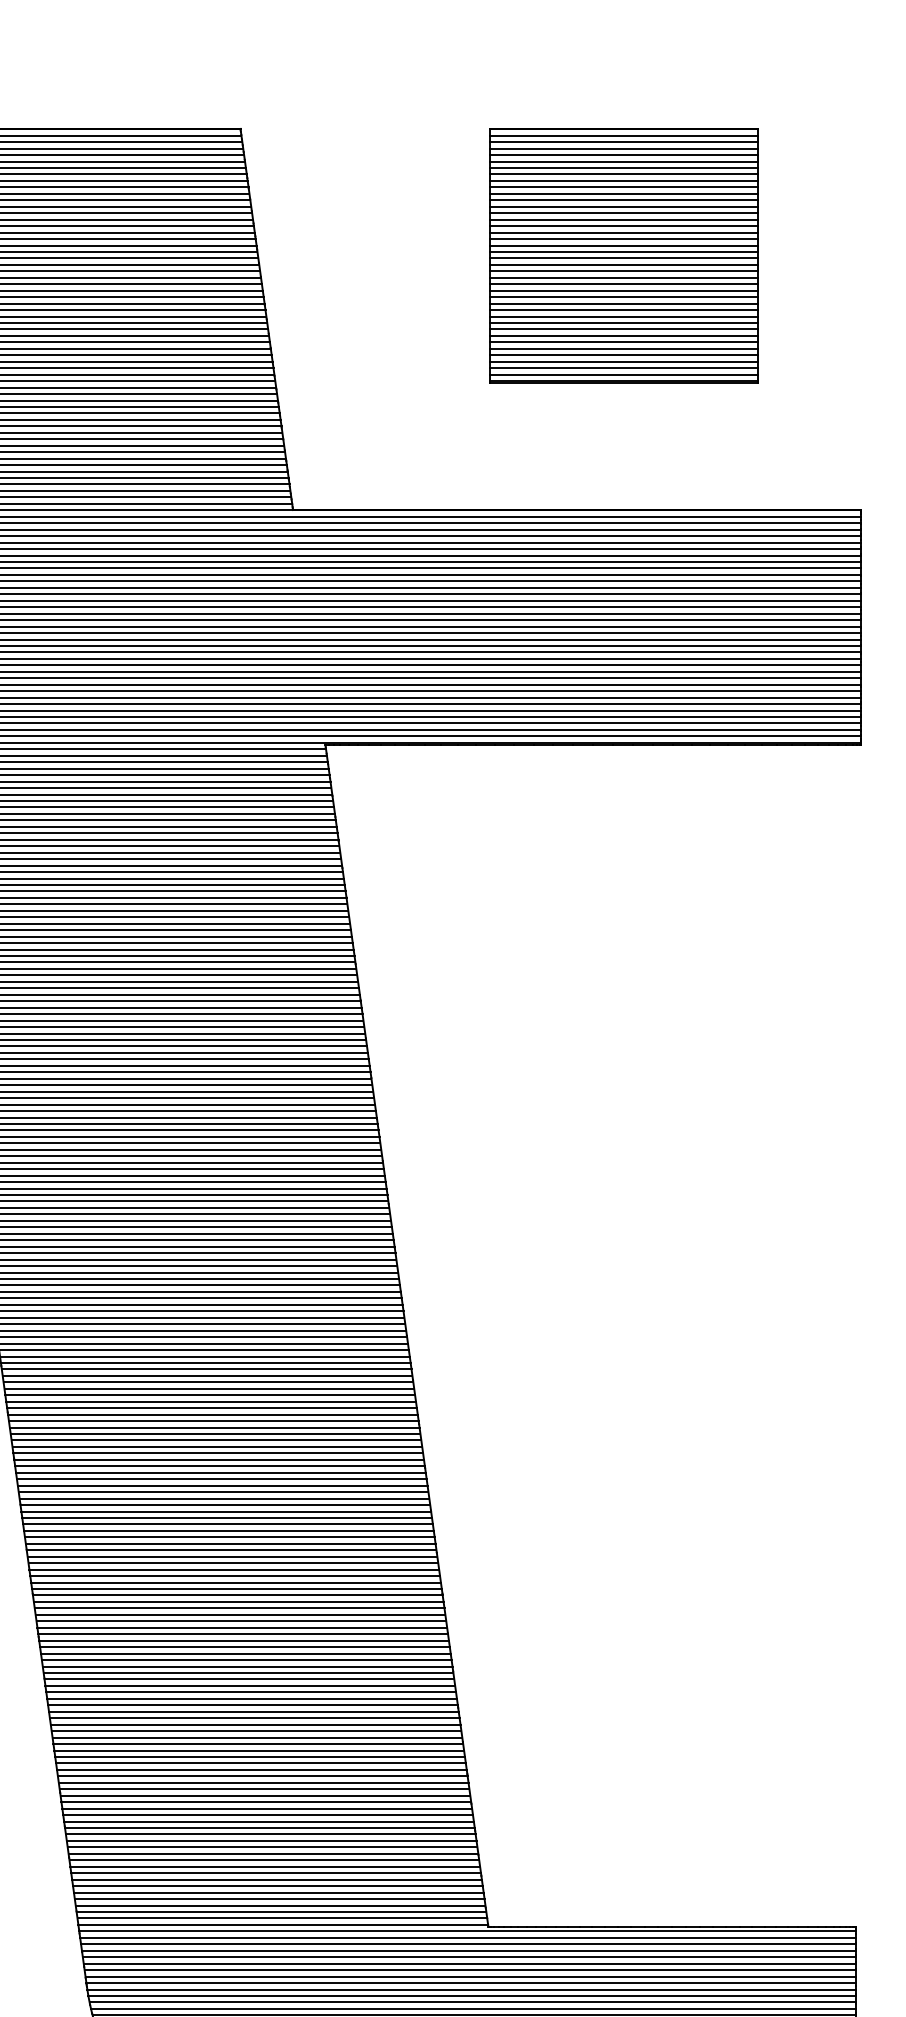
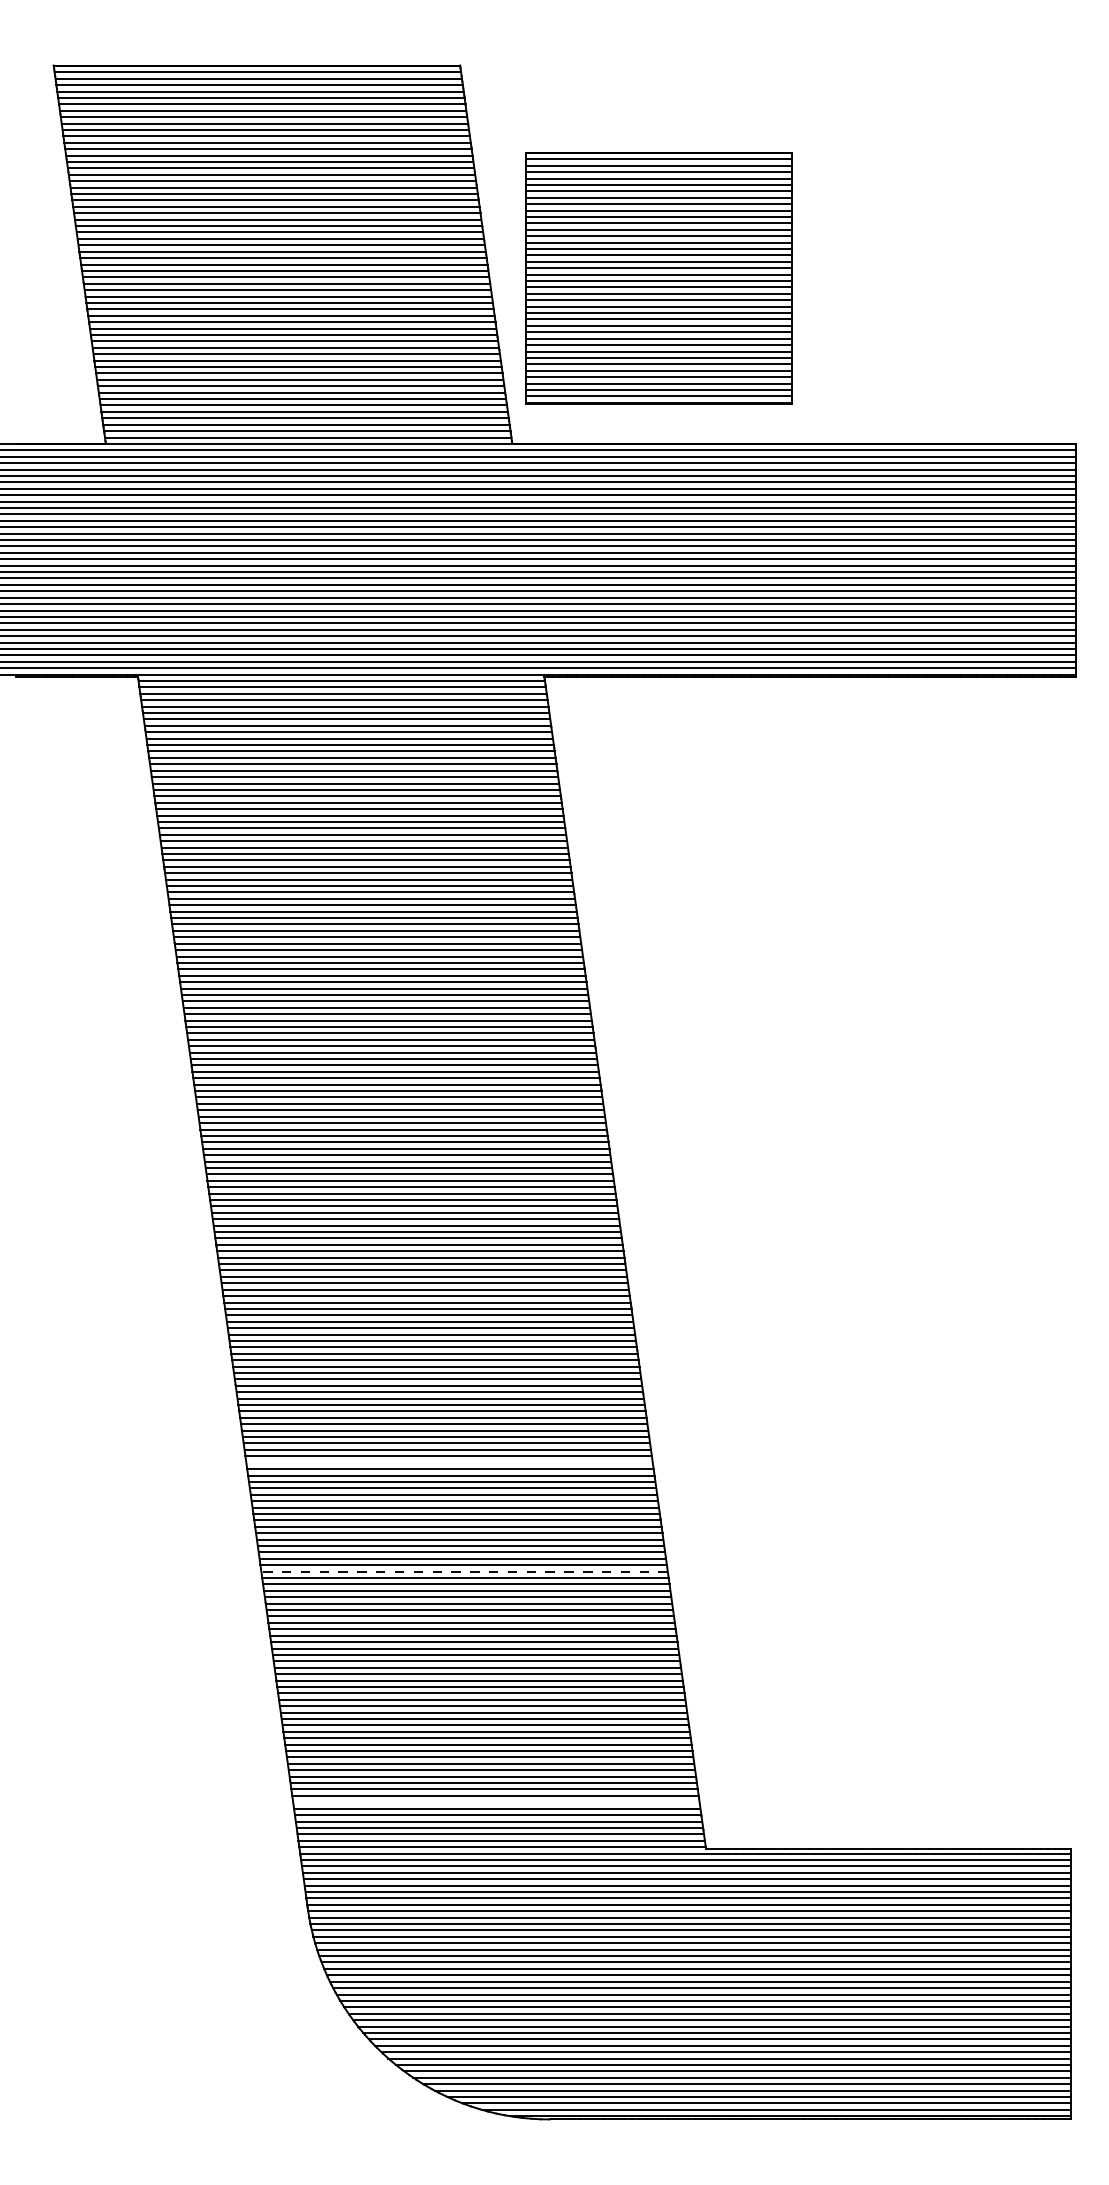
part: (622, 255) -> (658, 278), moved
line: (229, 1537) -> (449, 1462), removed
line: (244, 1647) -> (464, 1571), solid -> dashed
line: (277, 1879) -> (496, 1802), removed

